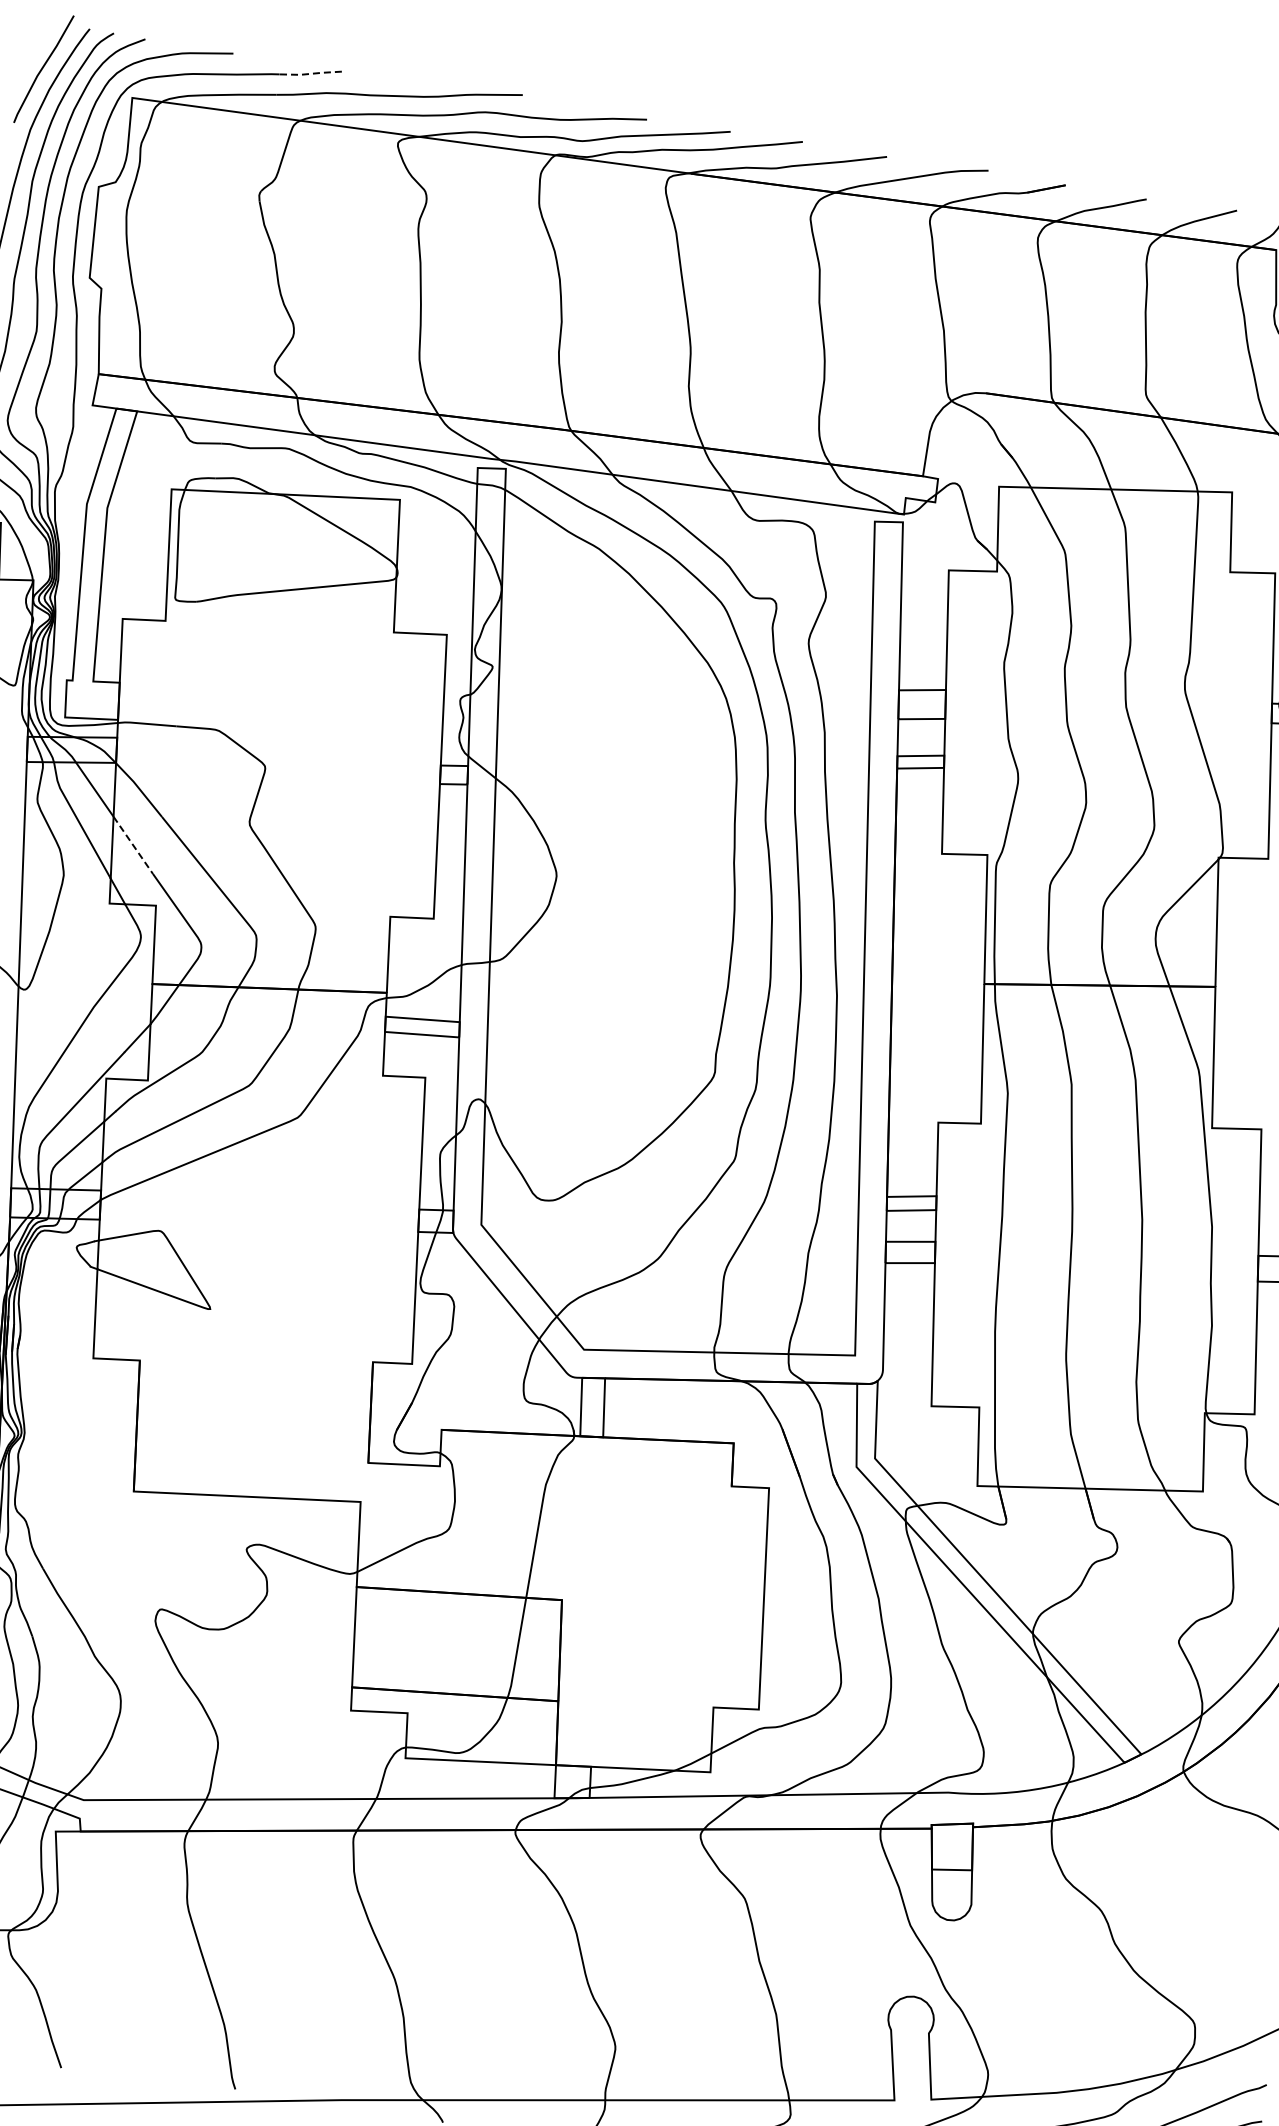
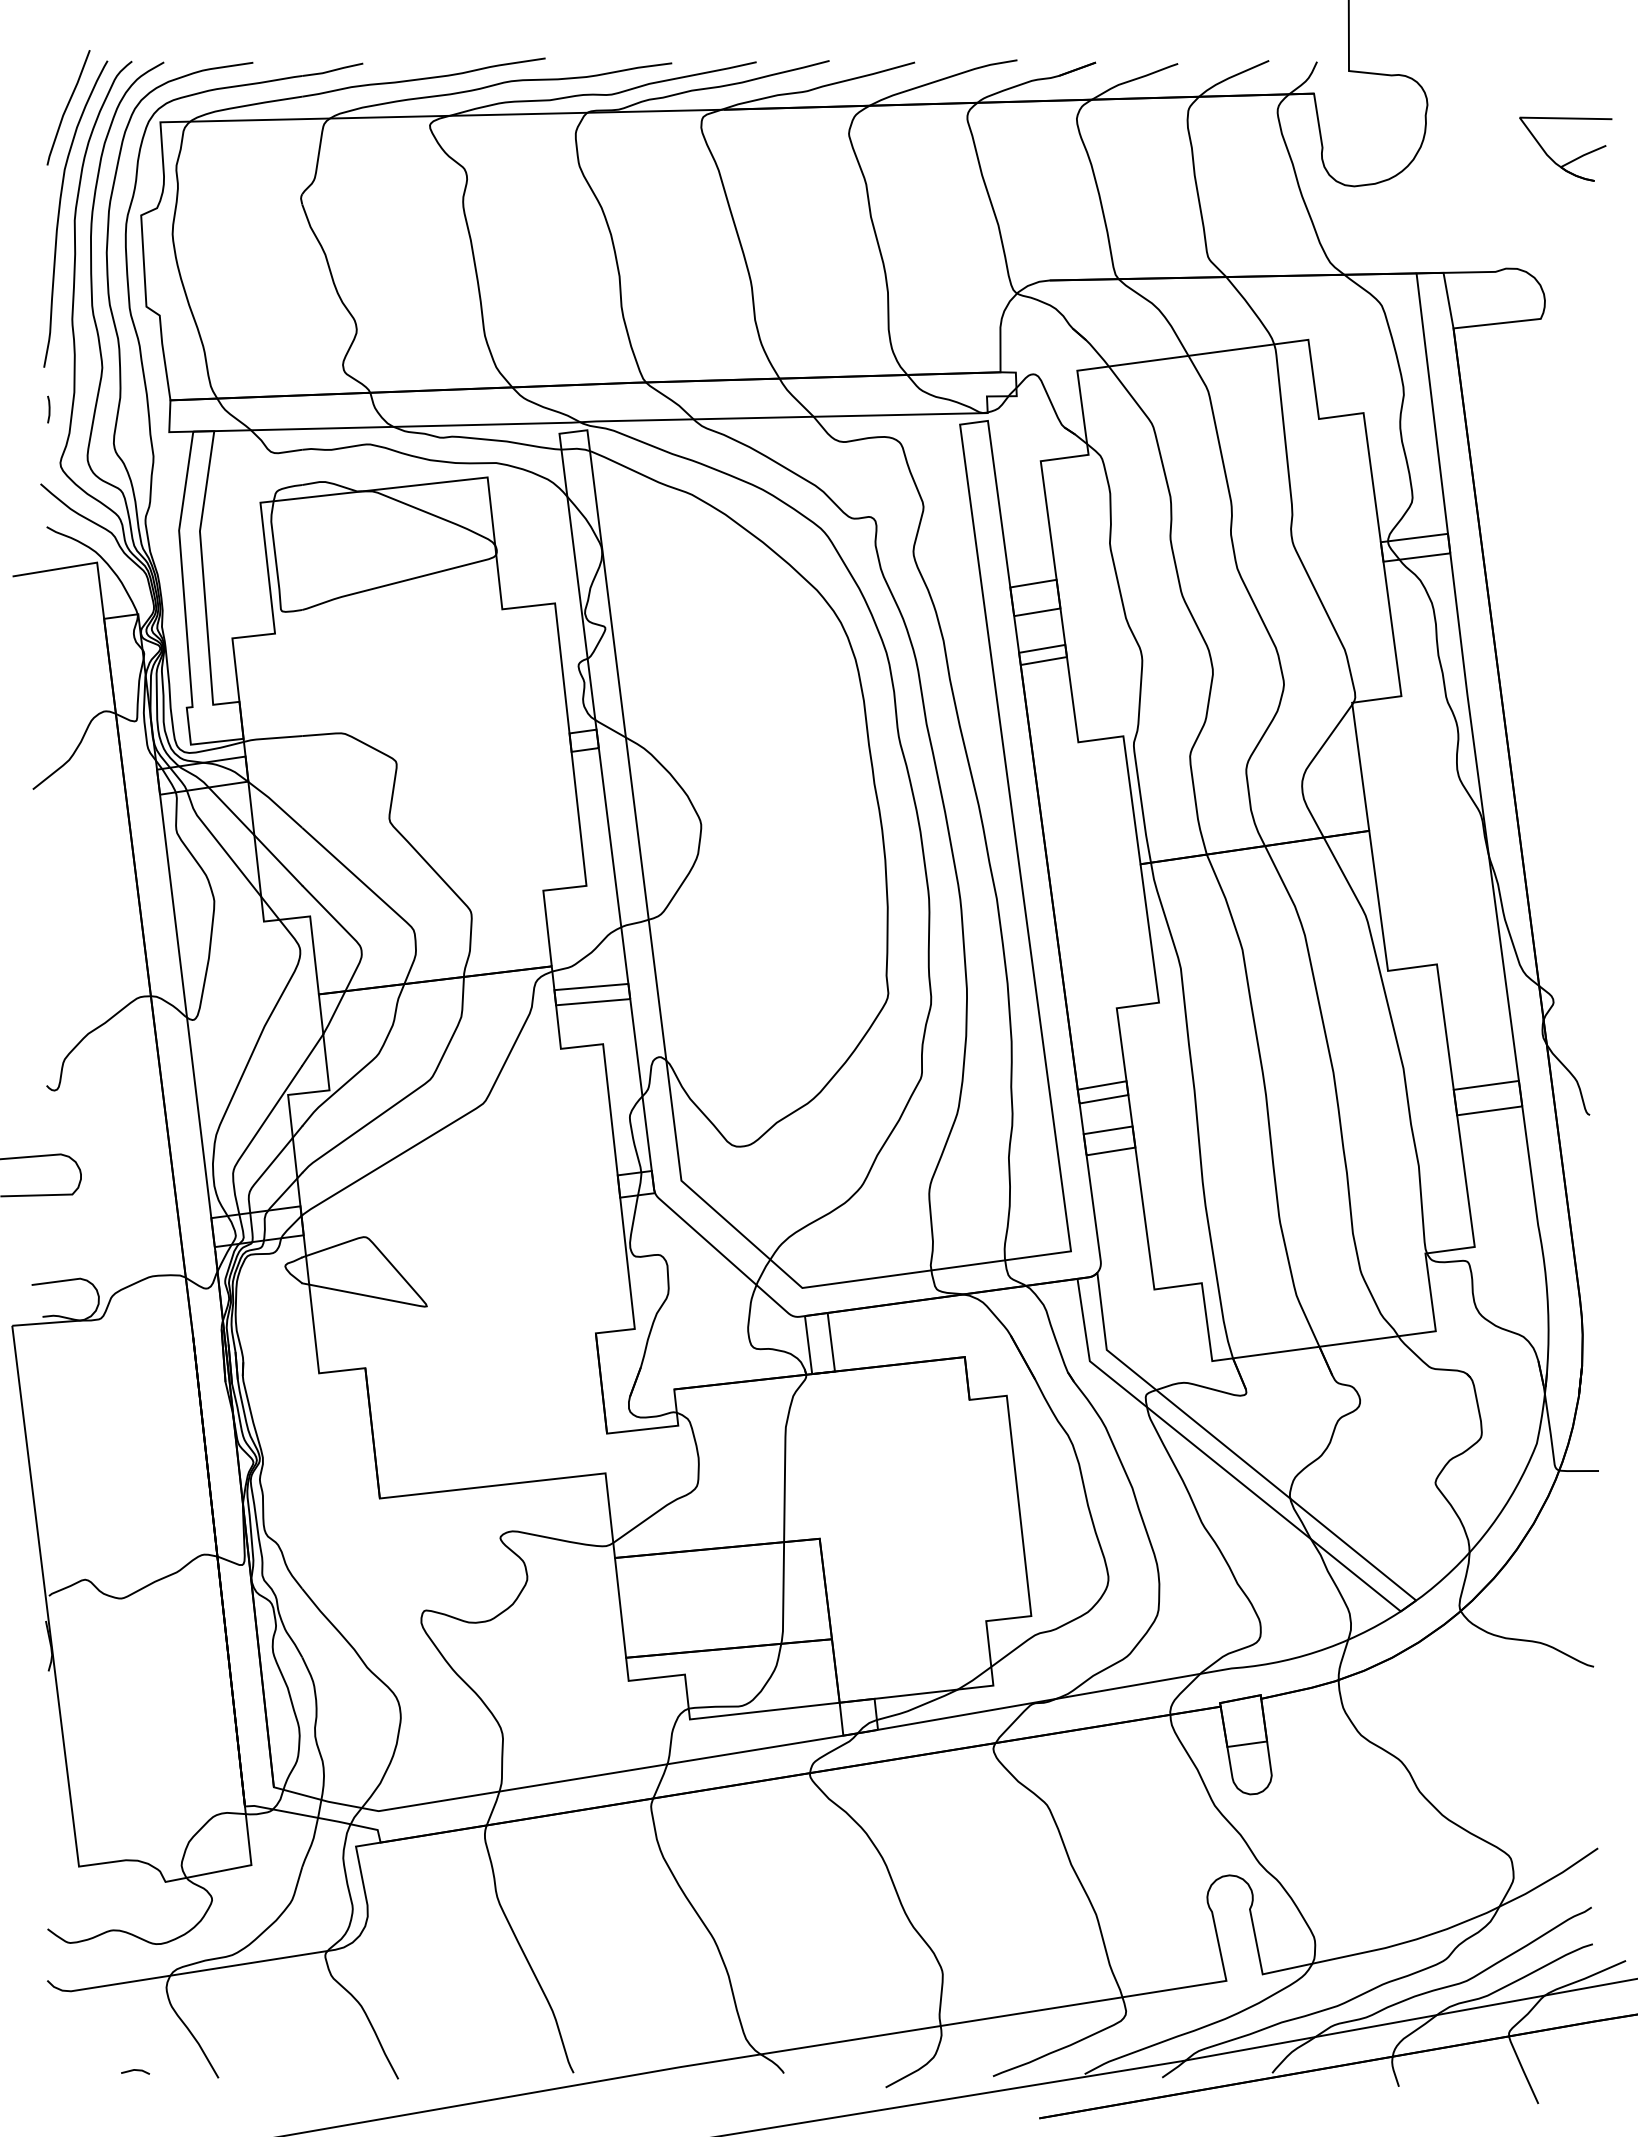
line: (310, 73) -> (332, 70), dashed -> solid
line: (133, 845) -> (278, 860), dashed -> solid

